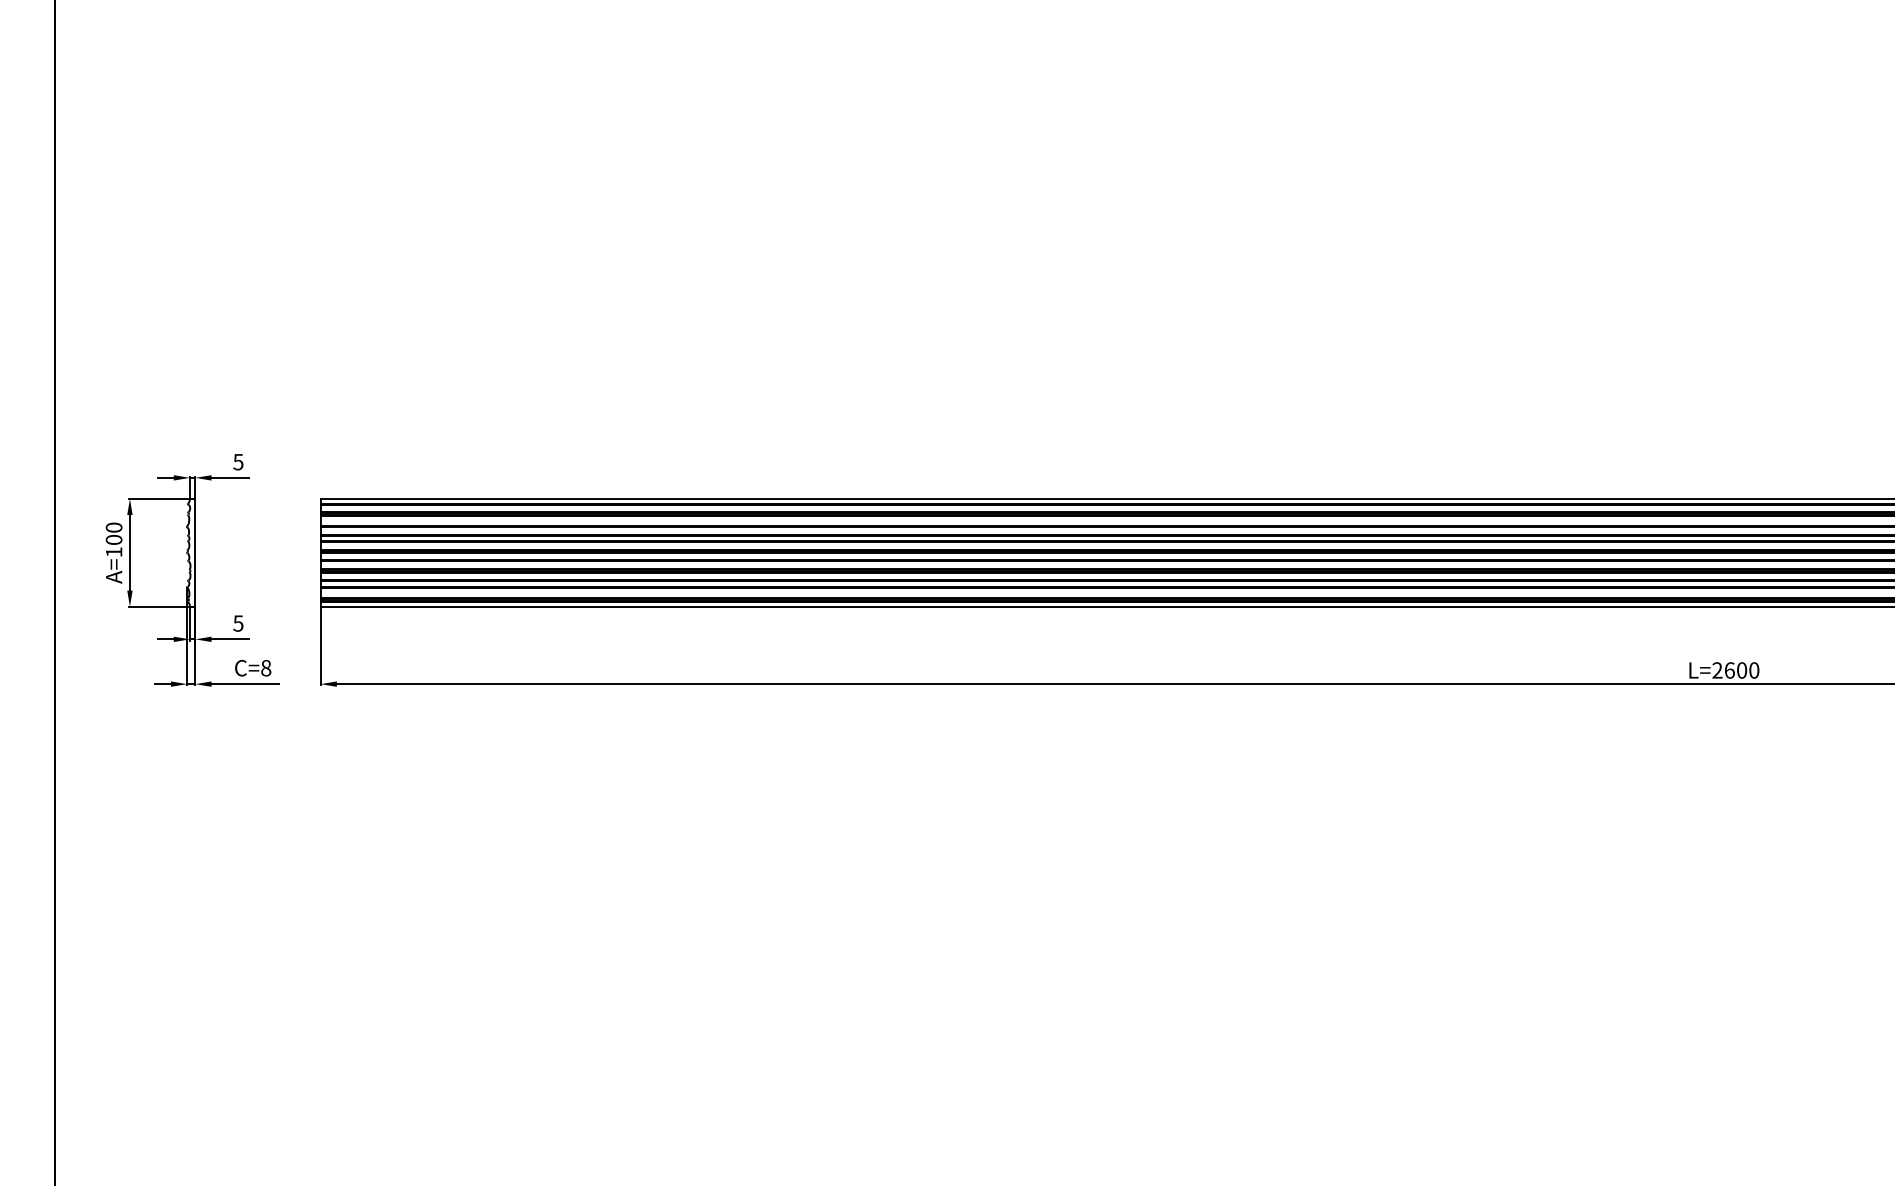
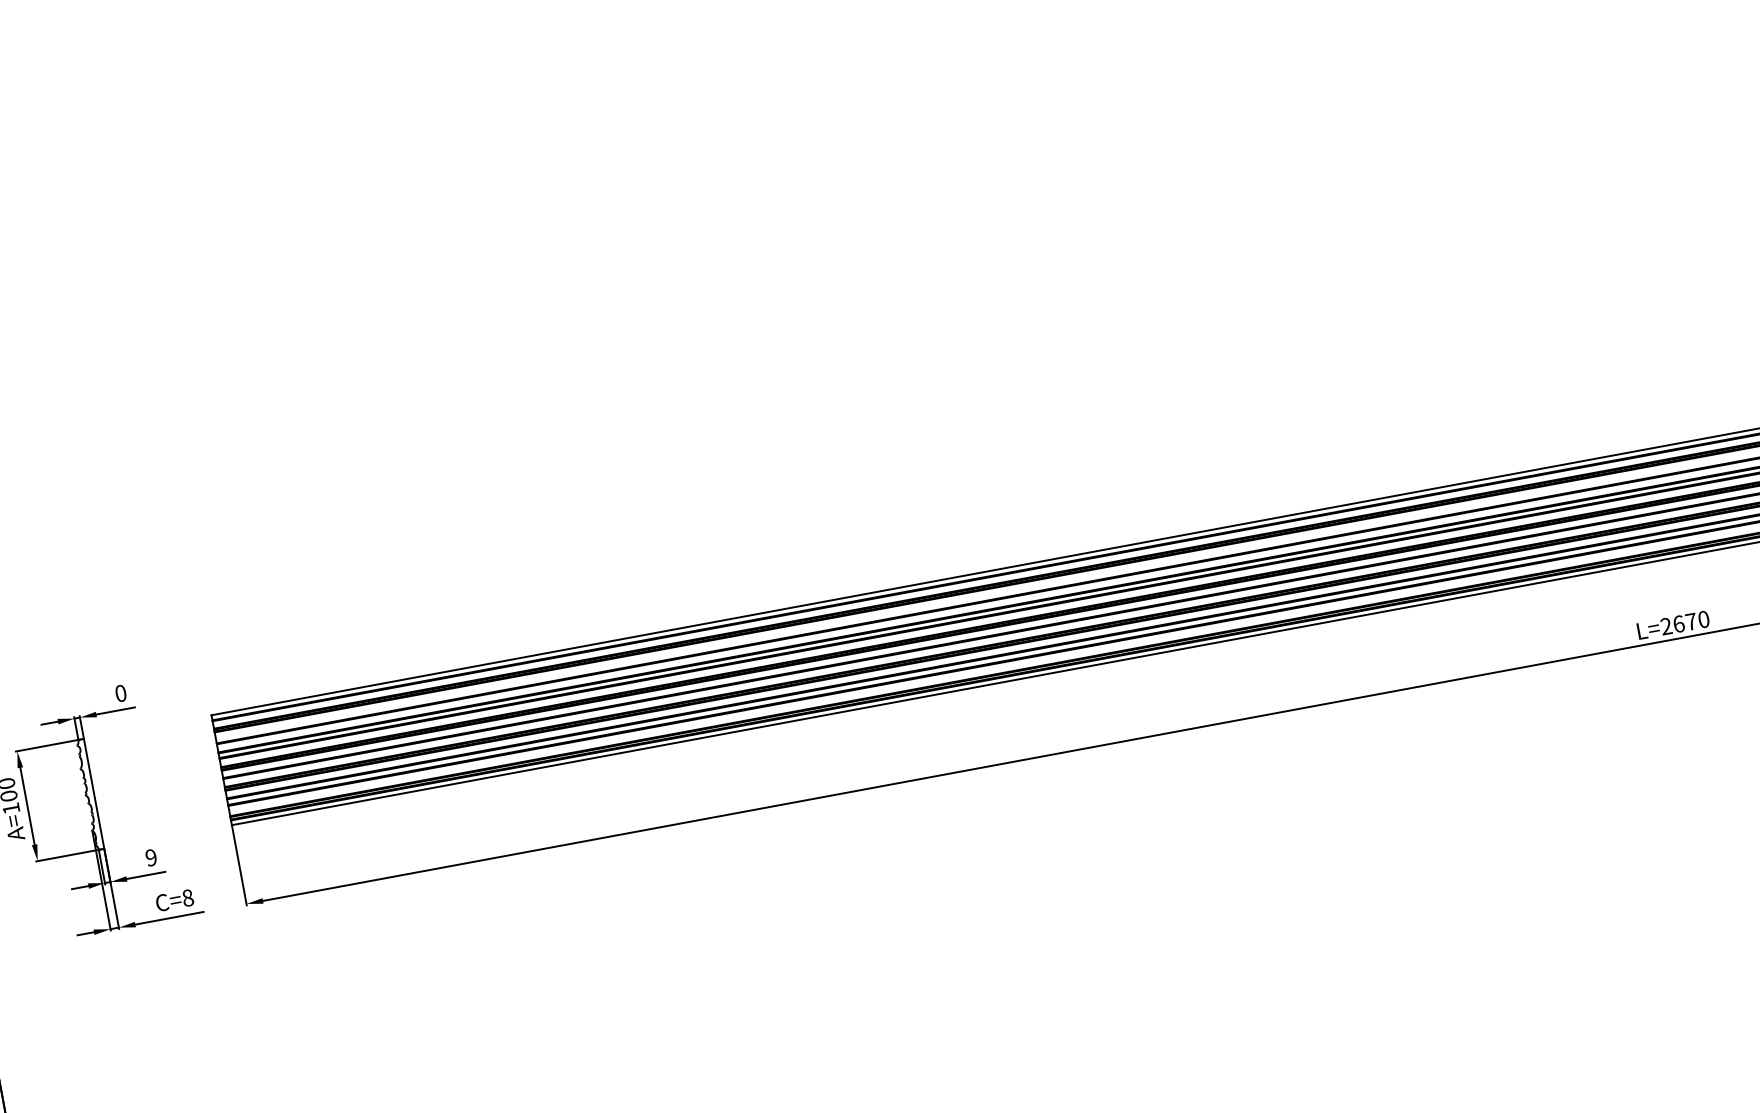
text: (238, 461) -> (120, 692), 5 -> 0
text: (238, 623) -> (151, 857), 5 -> 9
text: (1742, 670) -> (1691, 621), L=2600 -> L=2670

